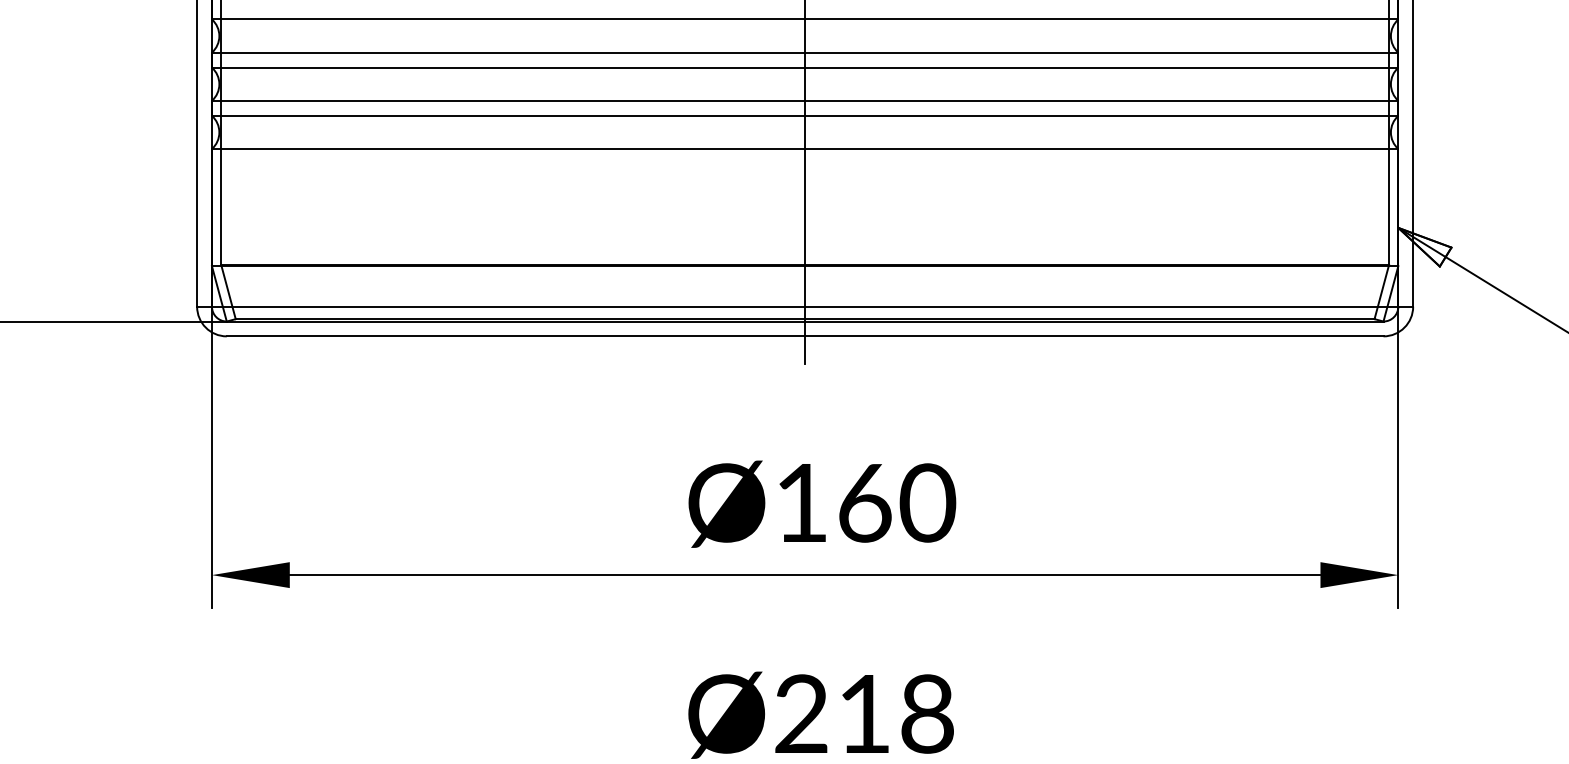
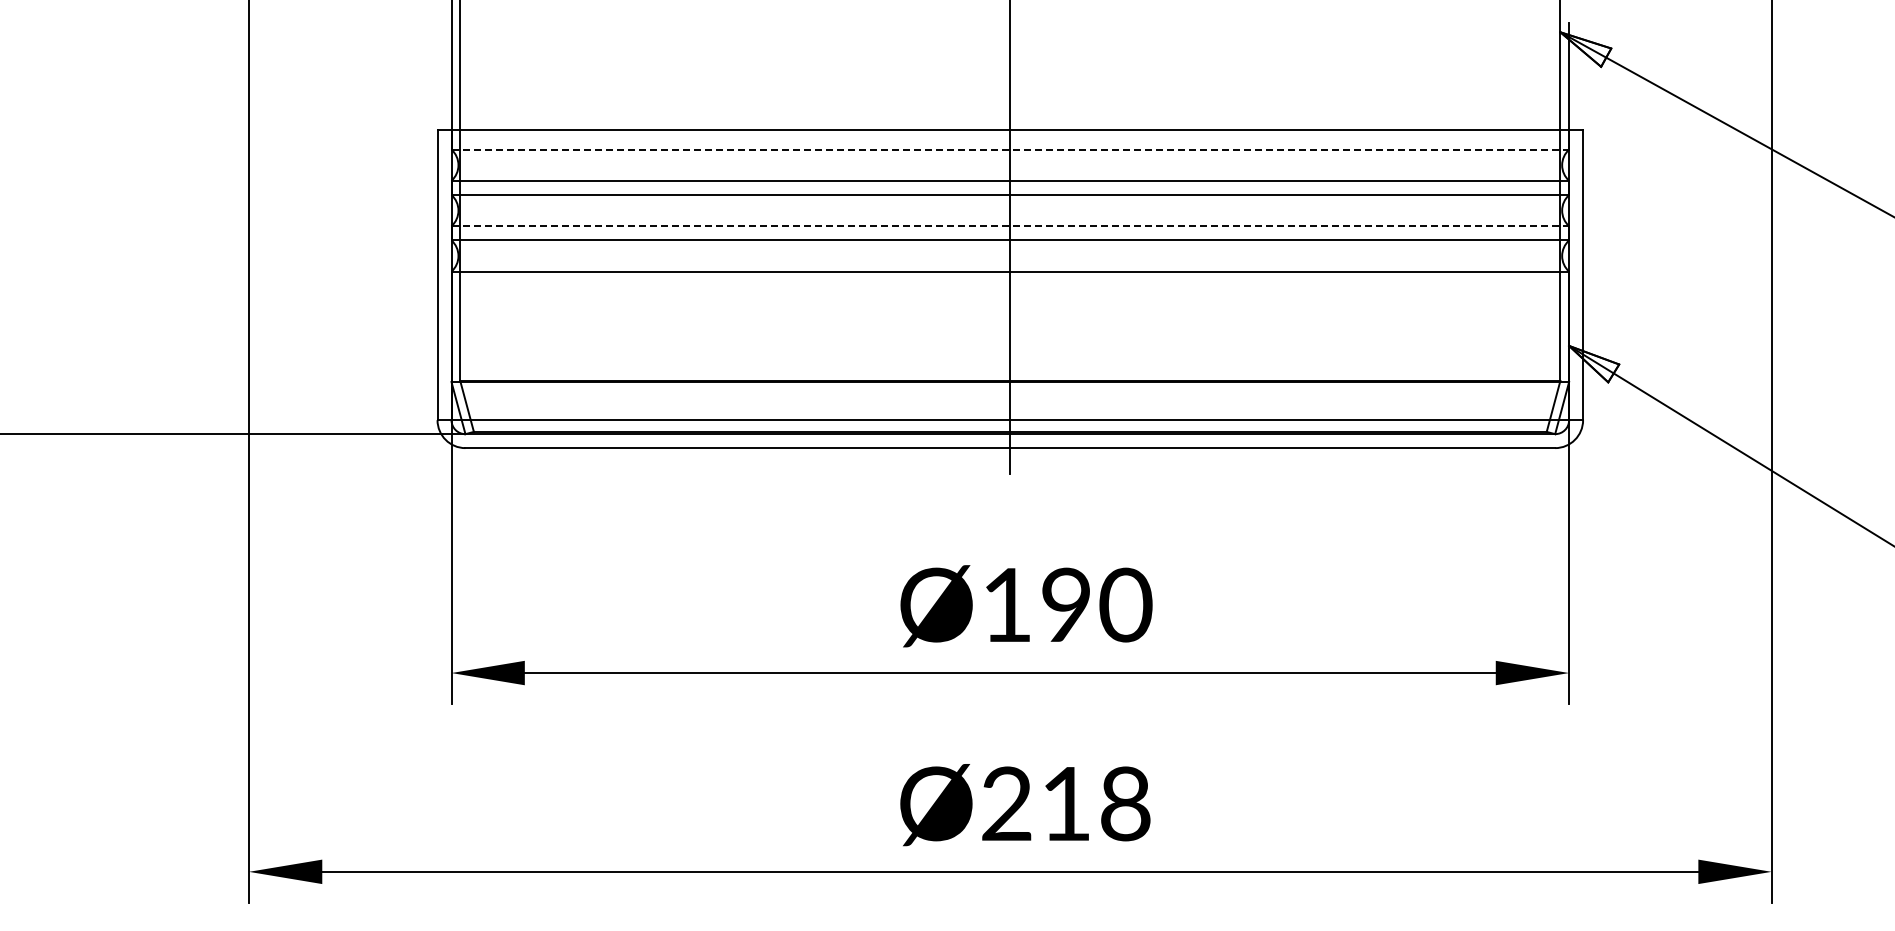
line: (805, 19) -> (1010, 149), solid -> dashed
line: (805, 101) -> (1010, 226), solid -> dashed
text: (864, 502) -> (1066, 604), Ø160 -> Ø190

